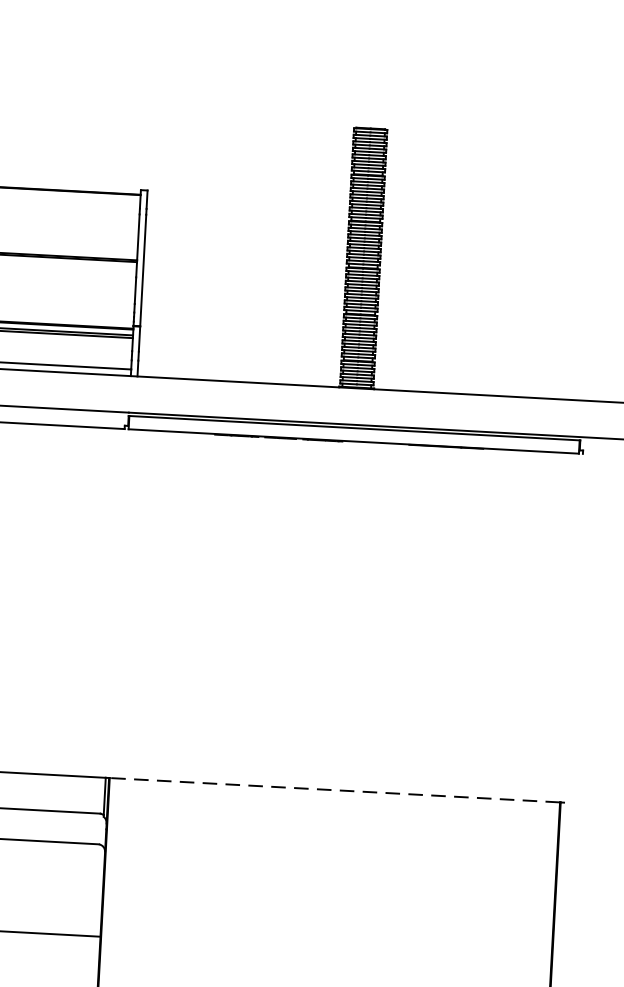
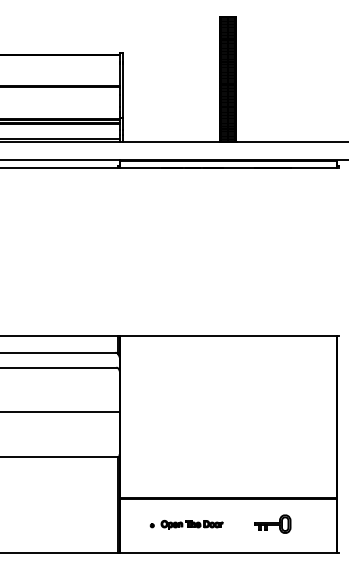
line: (333, 790) -> (227, 335), dashed -> solid

